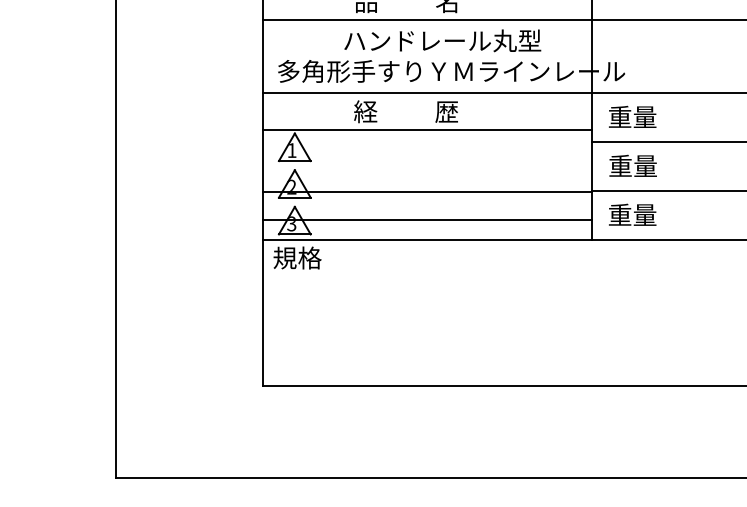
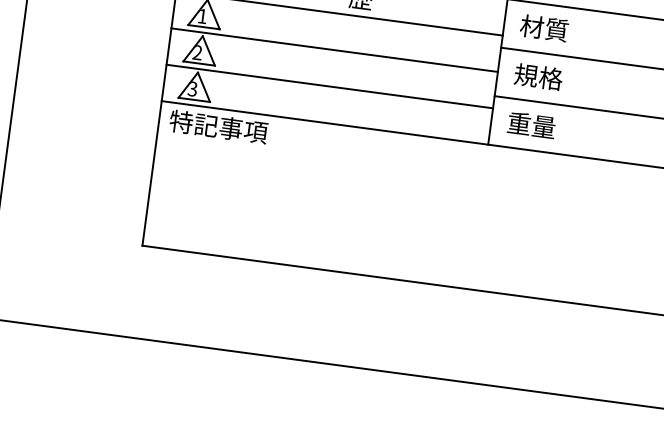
text: (632, 116) -> (544, 27), 重量 -> 材質
text: (633, 165) -> (539, 76), 重量 -> 規格
line: (427, 191) -> (334, 50), moved
line: (427, 220) -> (329, 86), moved
text: (322, 257) -> (218, 126), 規格 -> 特記事項

